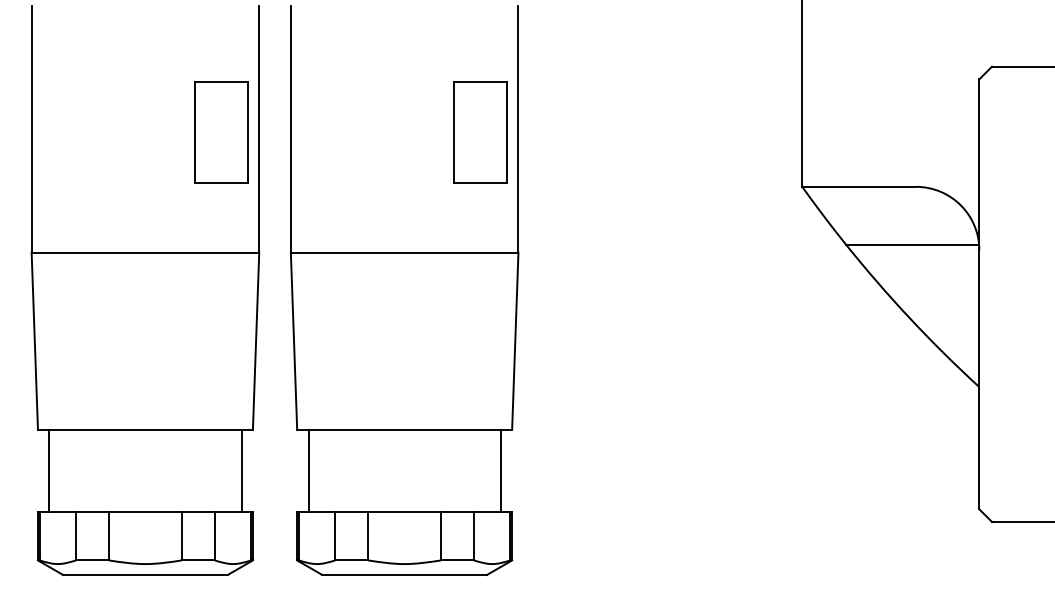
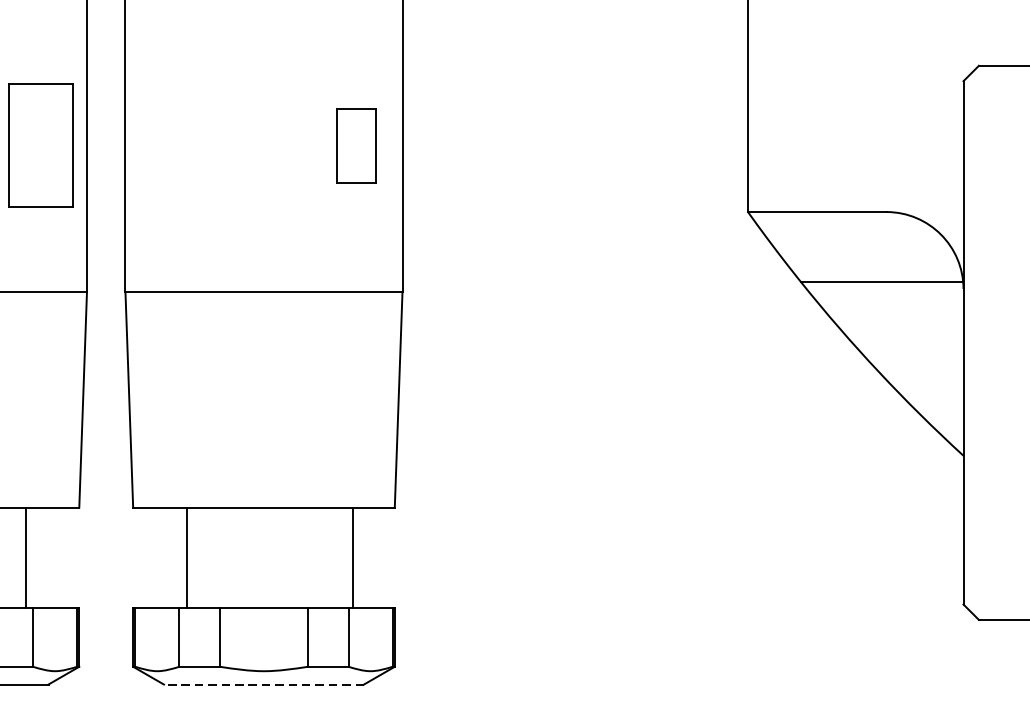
part: (480, 132) -> (356, 145), size x0.6
line: (241, 470) -> (26, 557), moved
line: (308, 470) -> (187, 557), moved
line: (500, 470) -> (352, 557), moved
line: (404, 575) -> (263, 685), solid -> dashed

